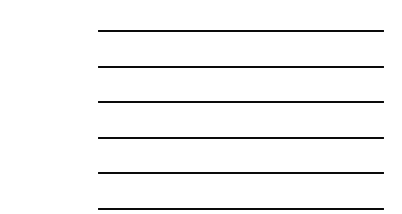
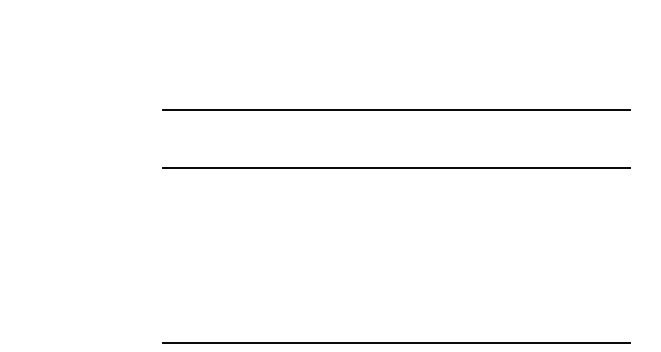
line: (241, 31) -> (397, 51), removed
line: (241, 137) -> (397, 226), removed
line: (241, 173) -> (397, 285), removed

